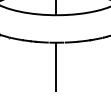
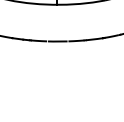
line: (55, 66) -> (56, 73), removed

